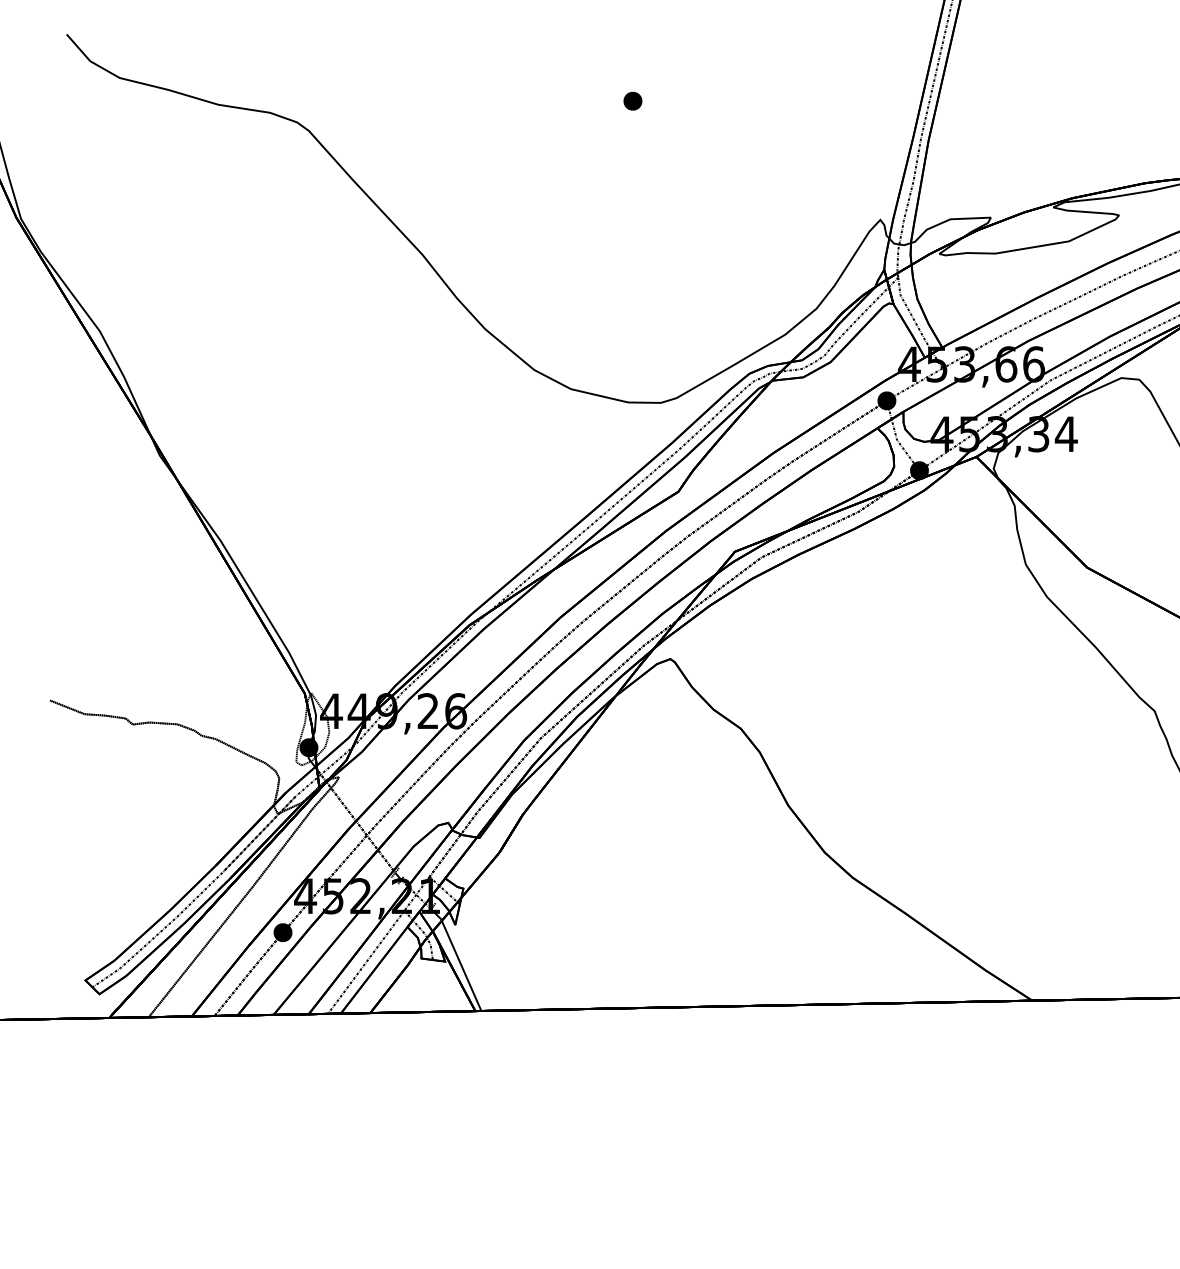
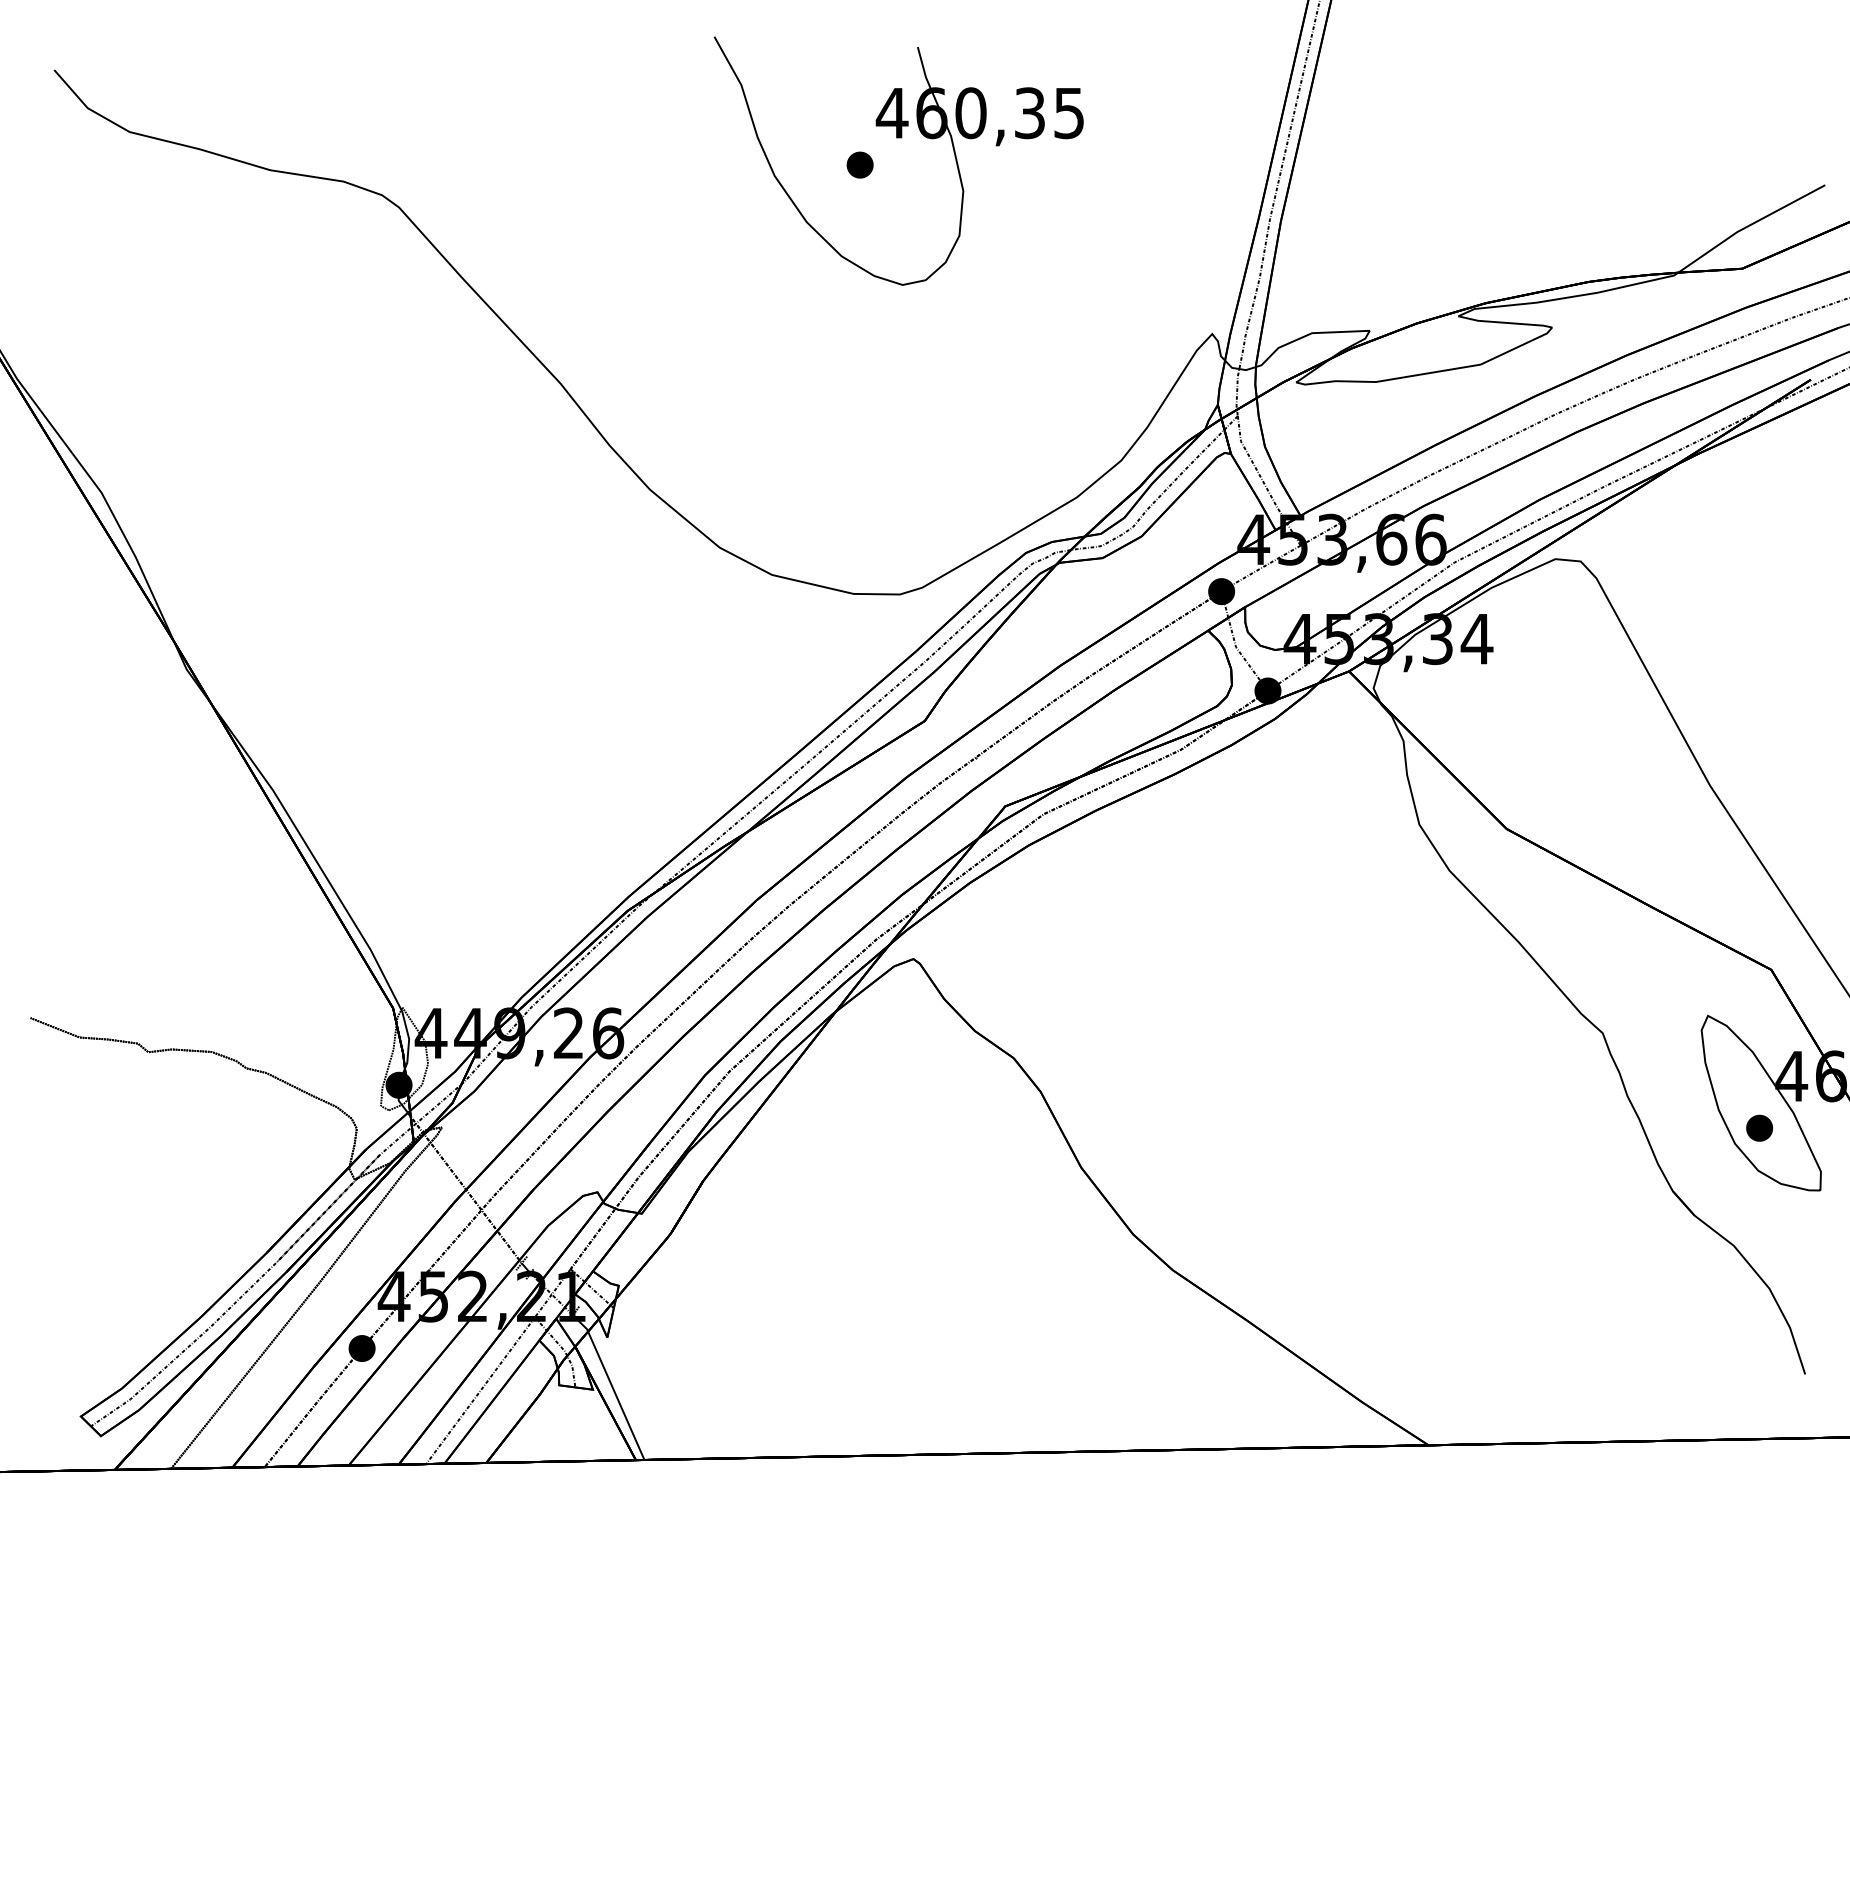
part: (659, 82) -> (898, 138), added

